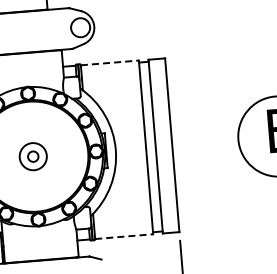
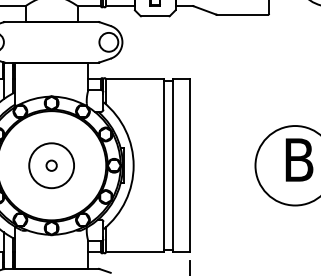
line: (109, 63) -> (134, 79), dashed -> solid
circle: (33, 156) -> (51, 165), size x1.67
line: (123, 237) -> (134, 252), dashed -> solid

